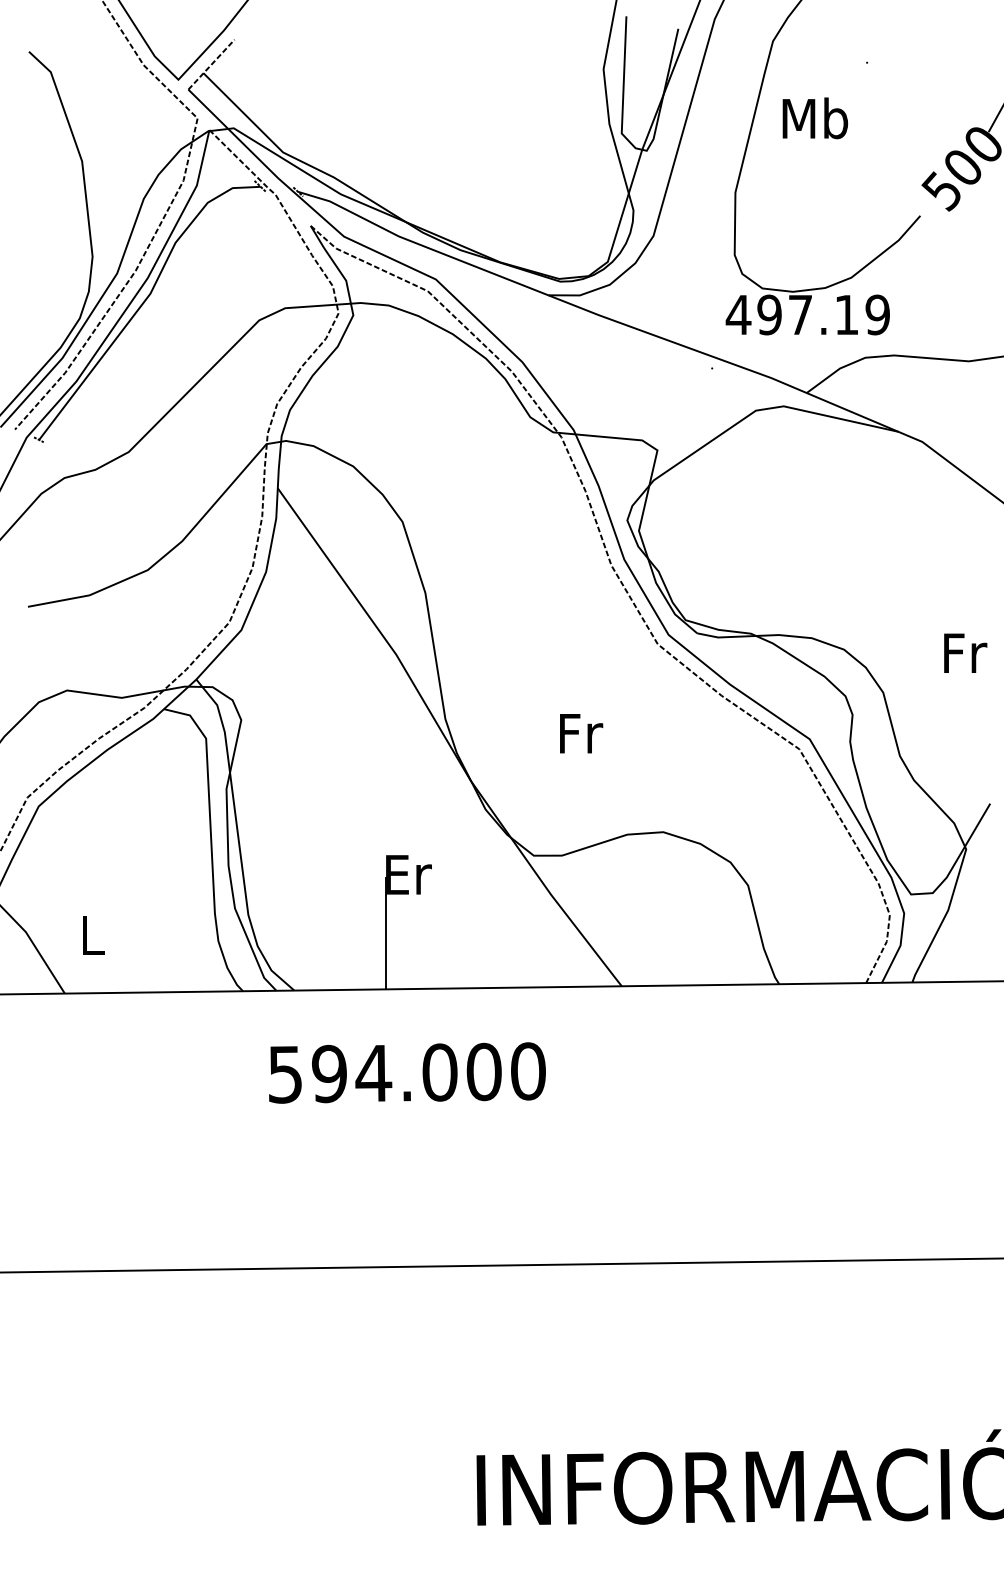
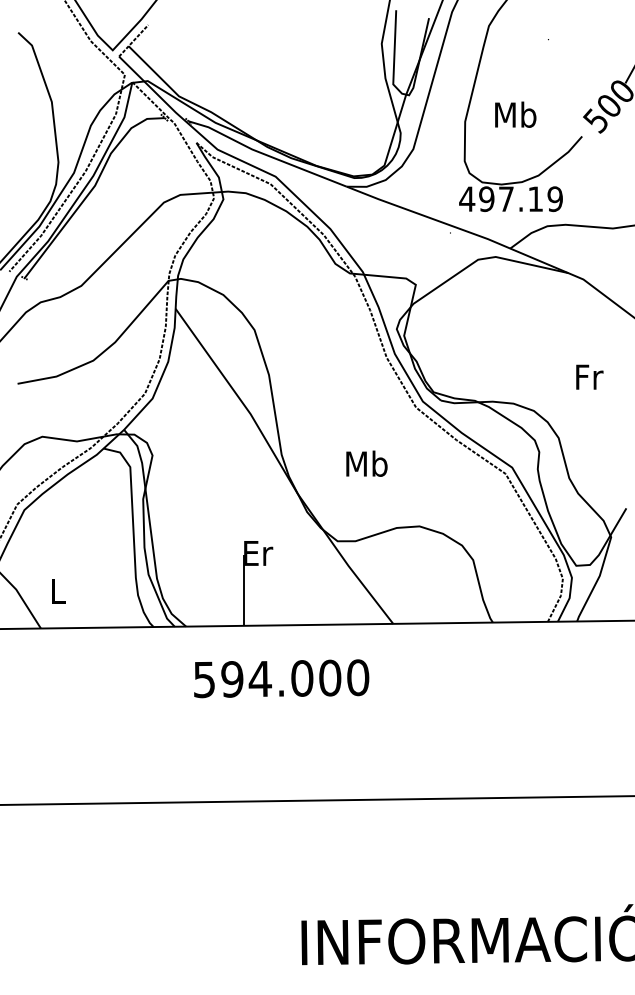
text: (814, 117) -> (515, 114), moved
text: (965, 652) -> (589, 376), moved
text: (579, 732) -> (366, 463), Fr -> Mb
text: (407, 1072) -> (281, 678), moved

